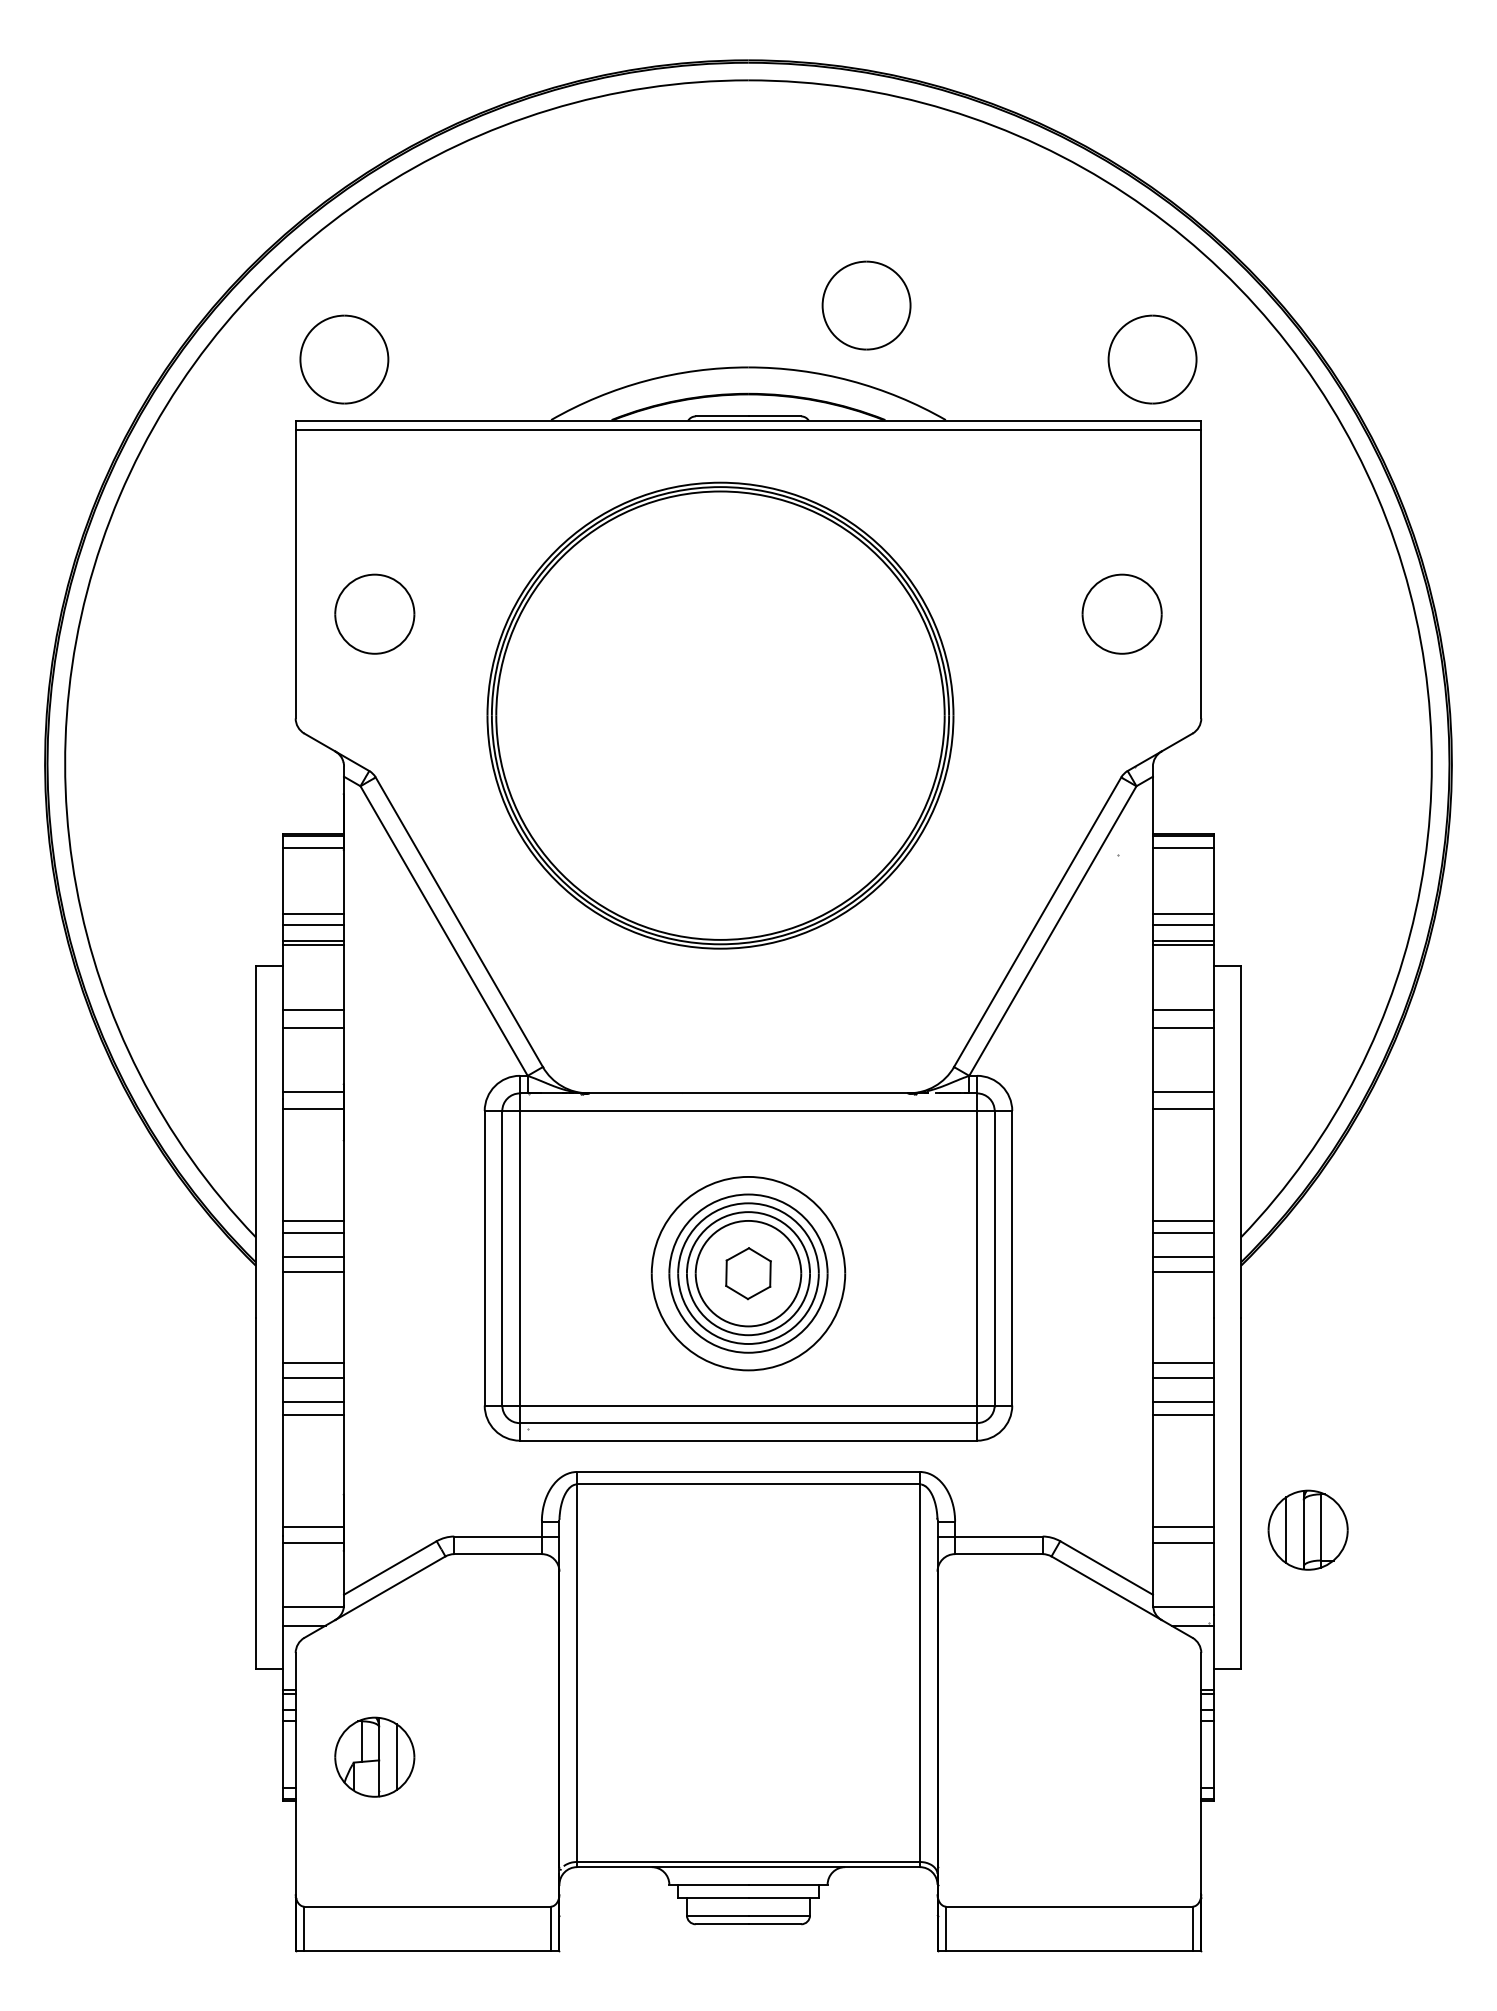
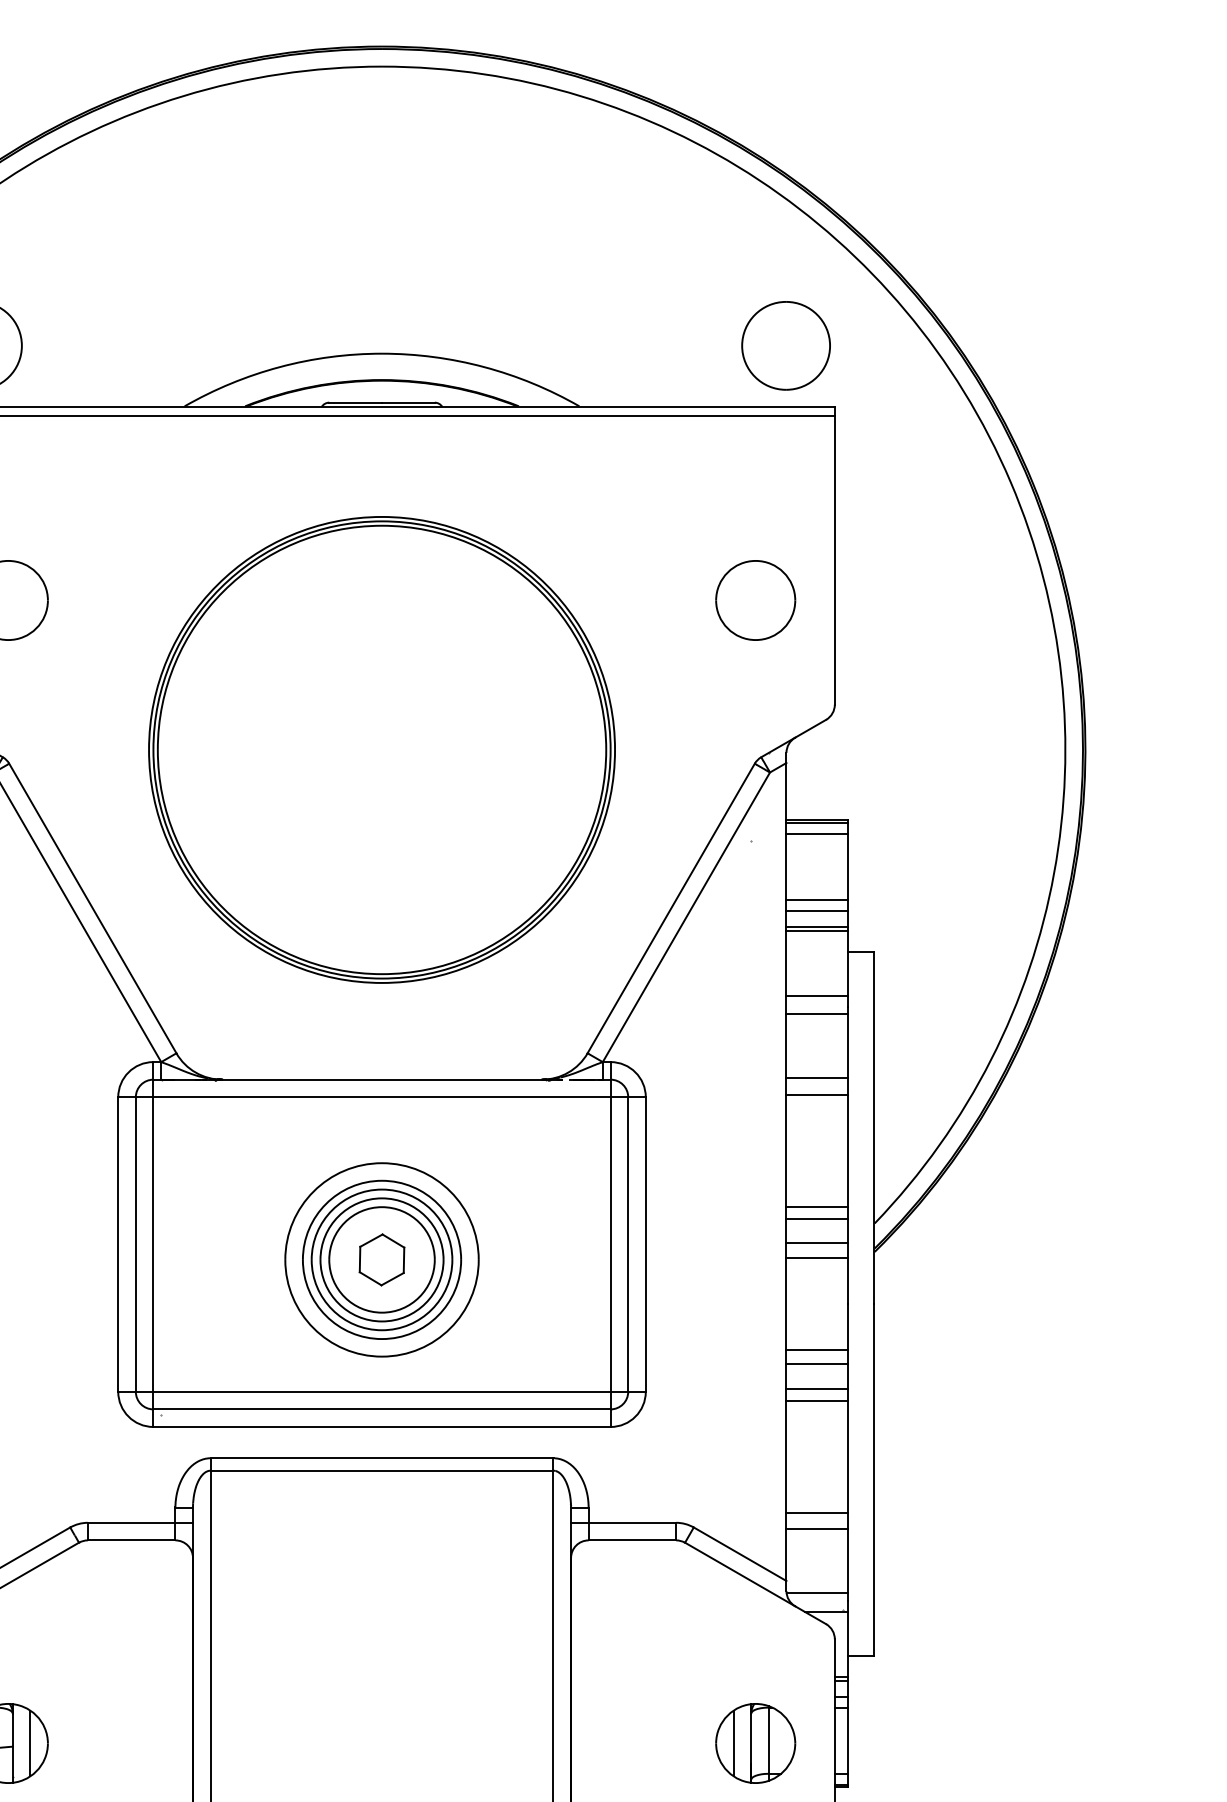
part: (866, 305) -> (500, 291), removed
part: (720, 715) -> (382, 749), moved
part: (1307, 1529) -> (755, 1742), moved

